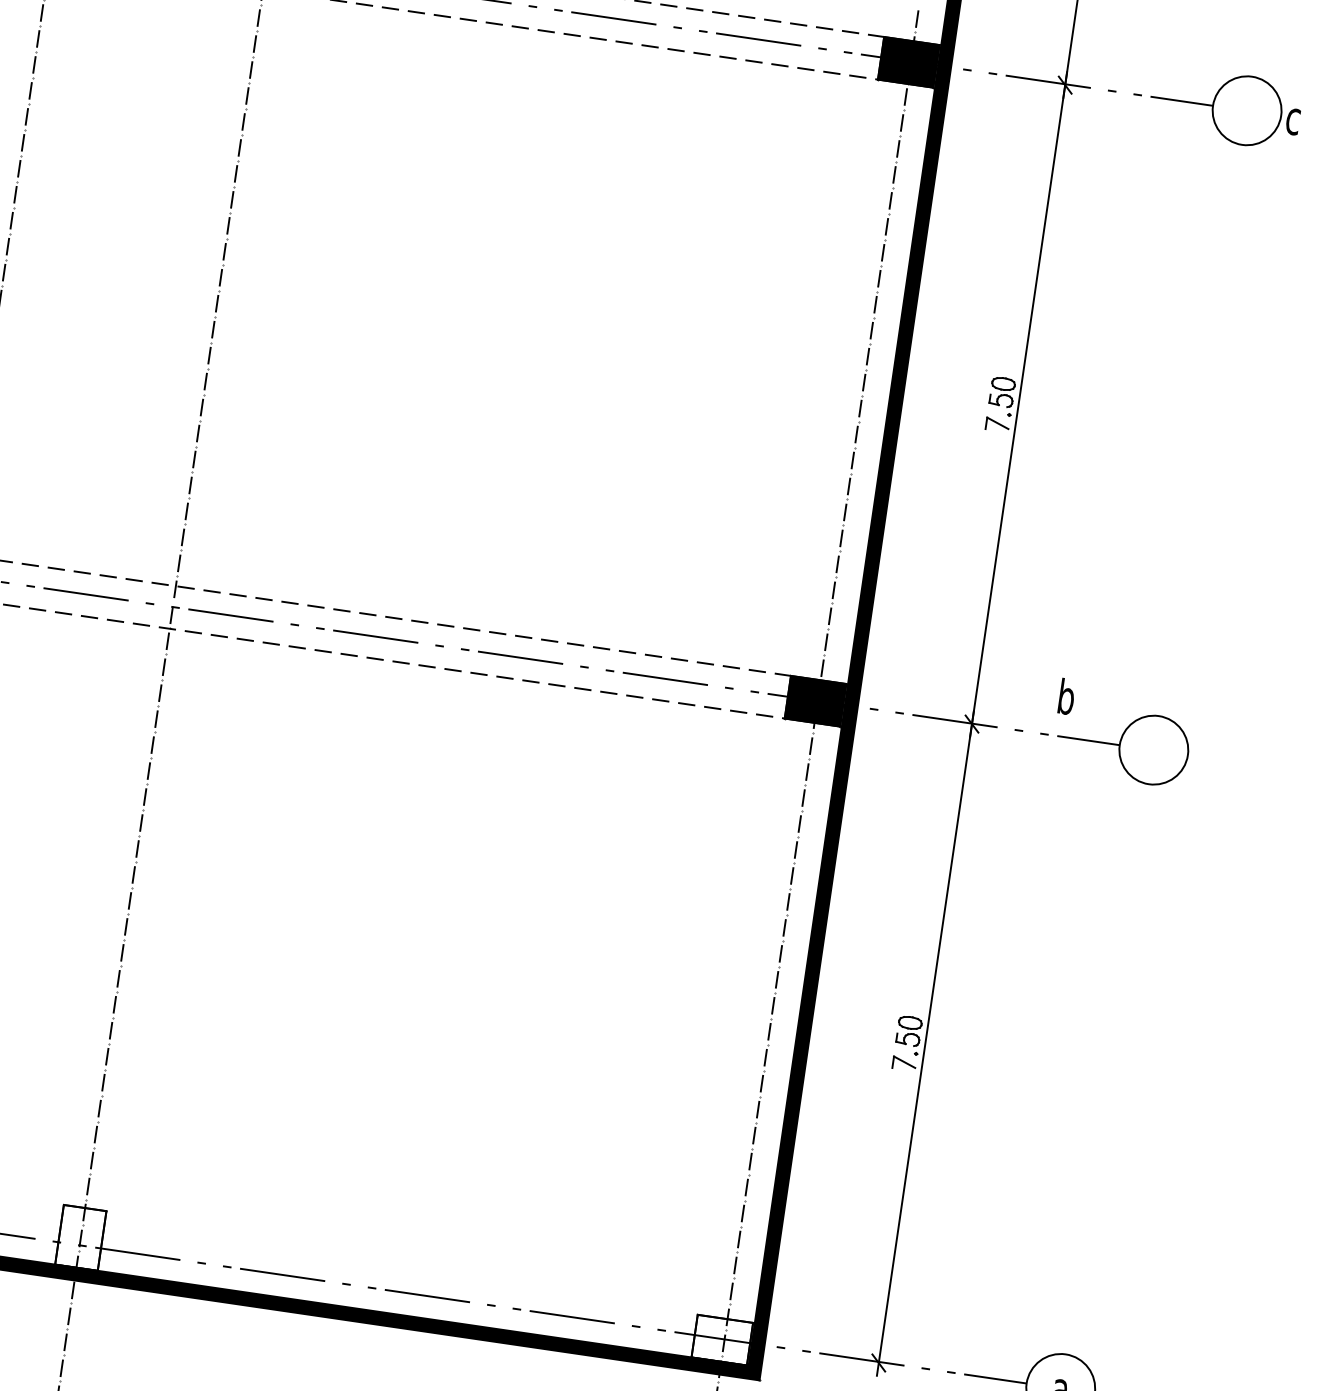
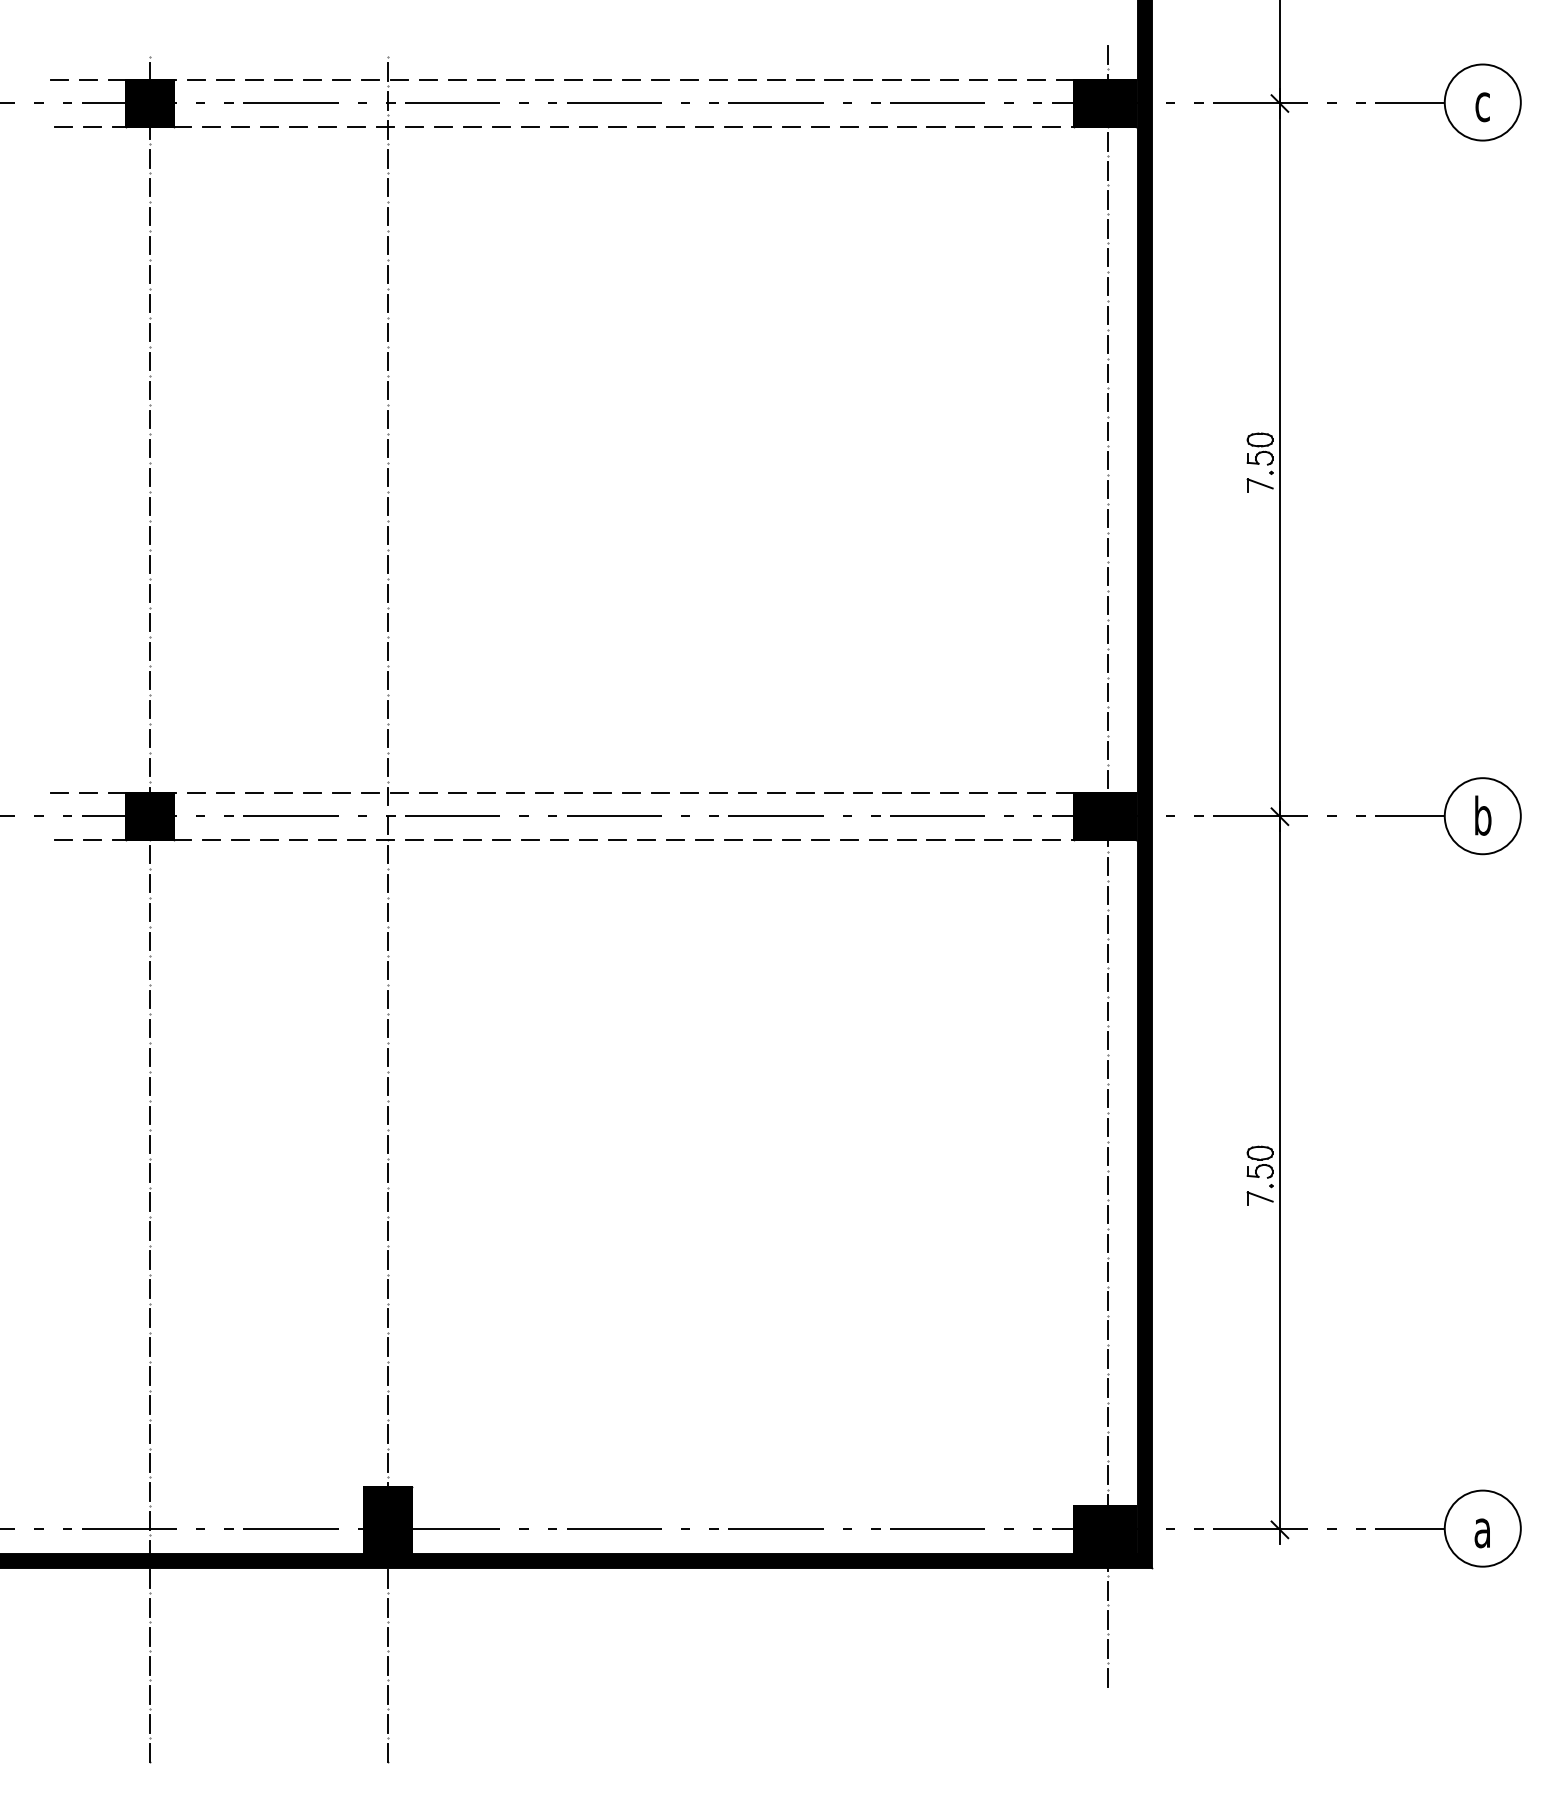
text: (1292, 121) -> (1482, 107), moved
text: (1067, 696) -> (1483, 815), moved
fill: (80, 1238) -> (387, 1520), added
fill: (722, 1339) -> (1105, 1529), added

